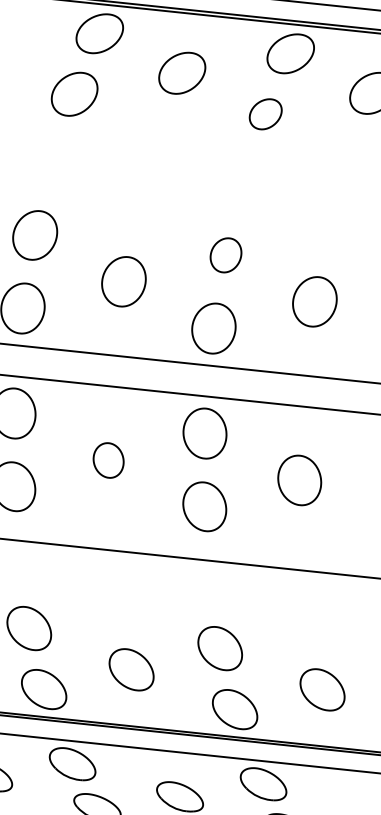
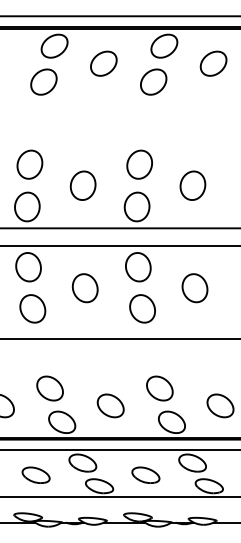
part: (265, 113) -> (153, 81), size x1.43
part: (225, 255) -> (139, 164), size x1.43
part: (107, 460) -> (84, 288), size x1.43

